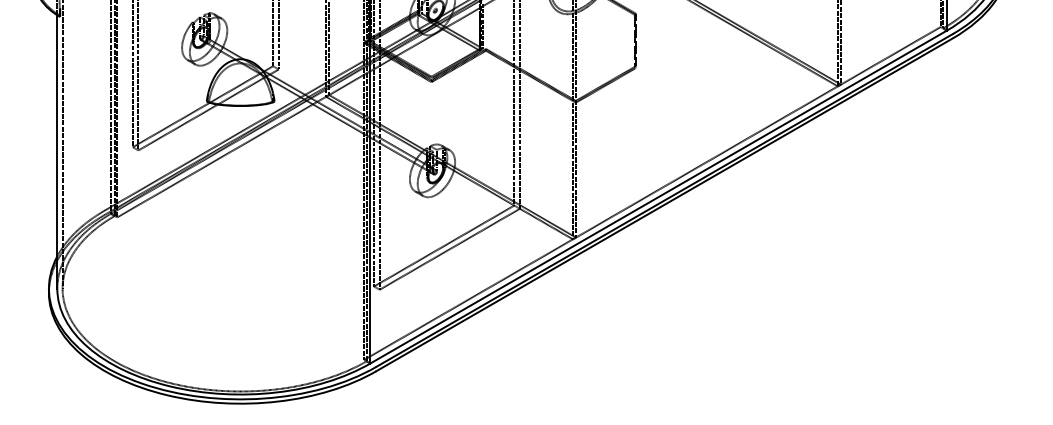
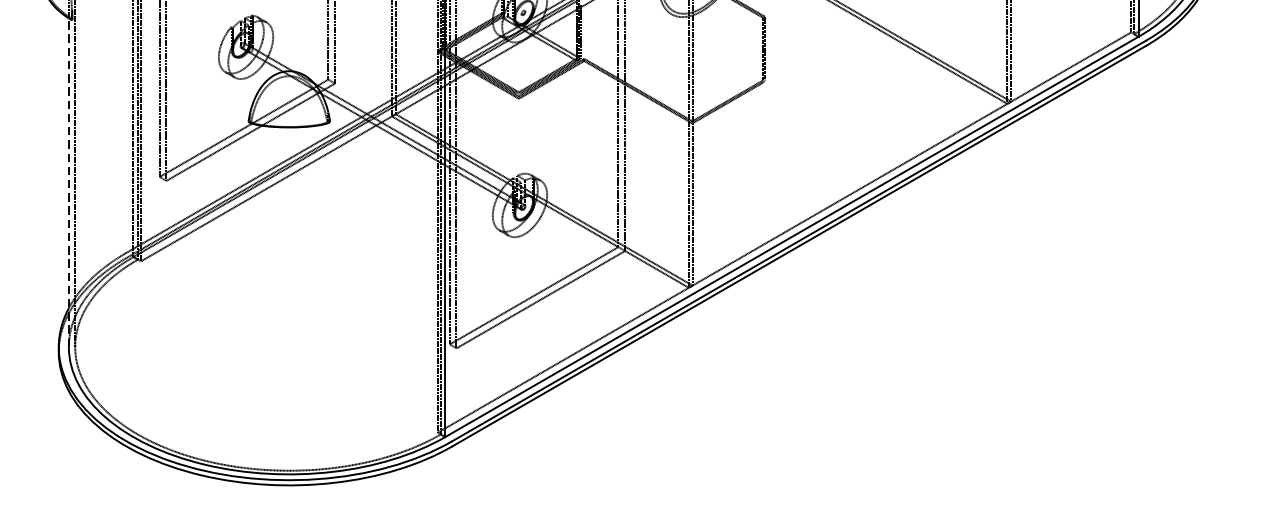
line: (57, 151) -> (69, 182), solid -> dashed

